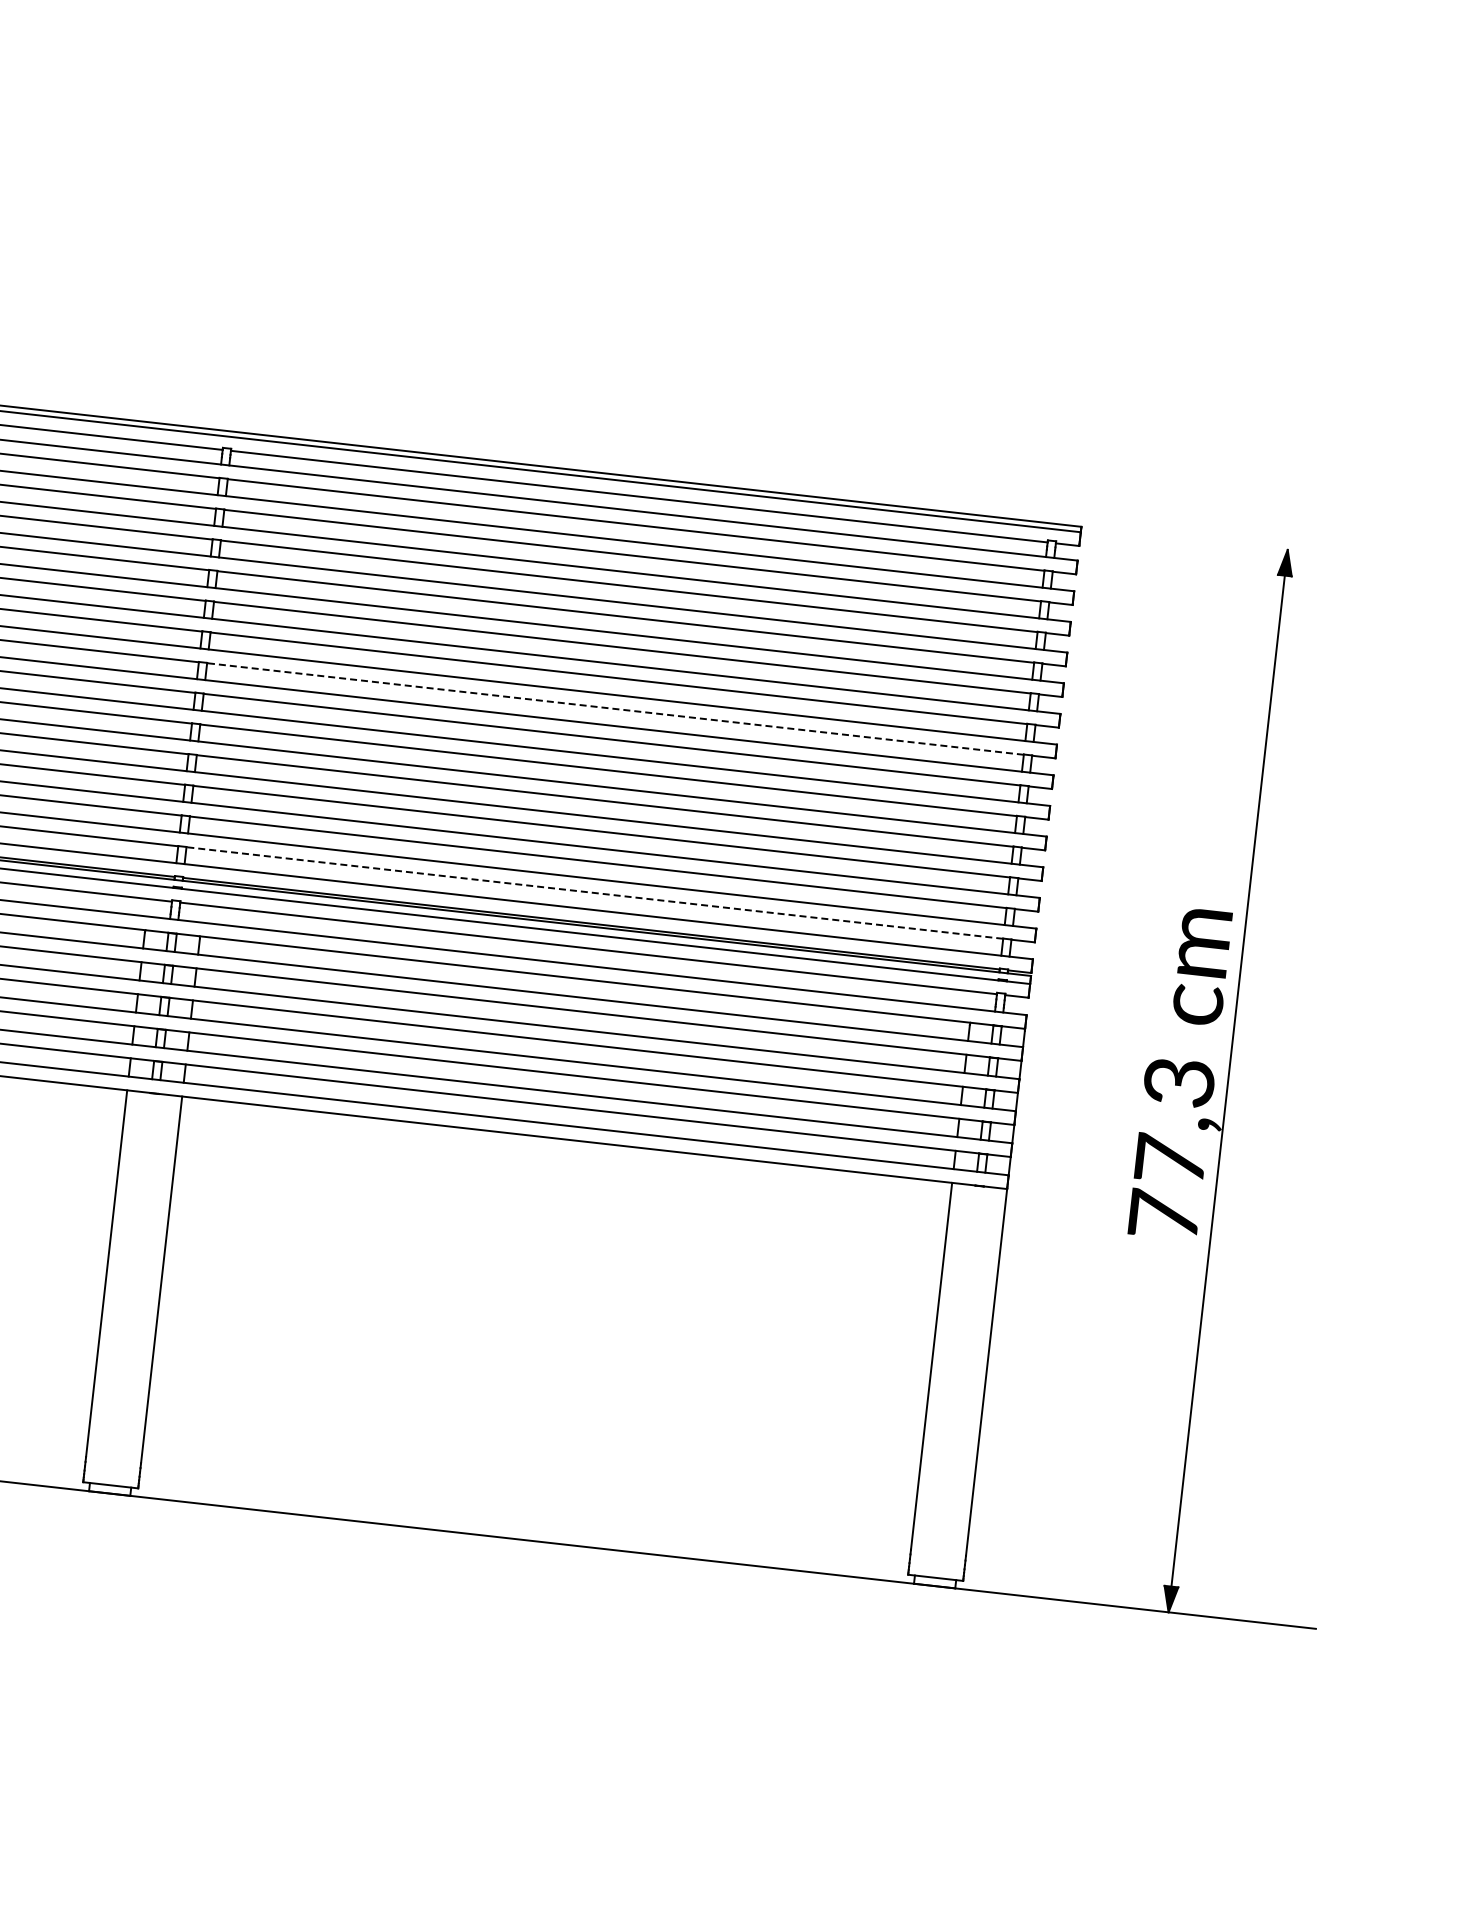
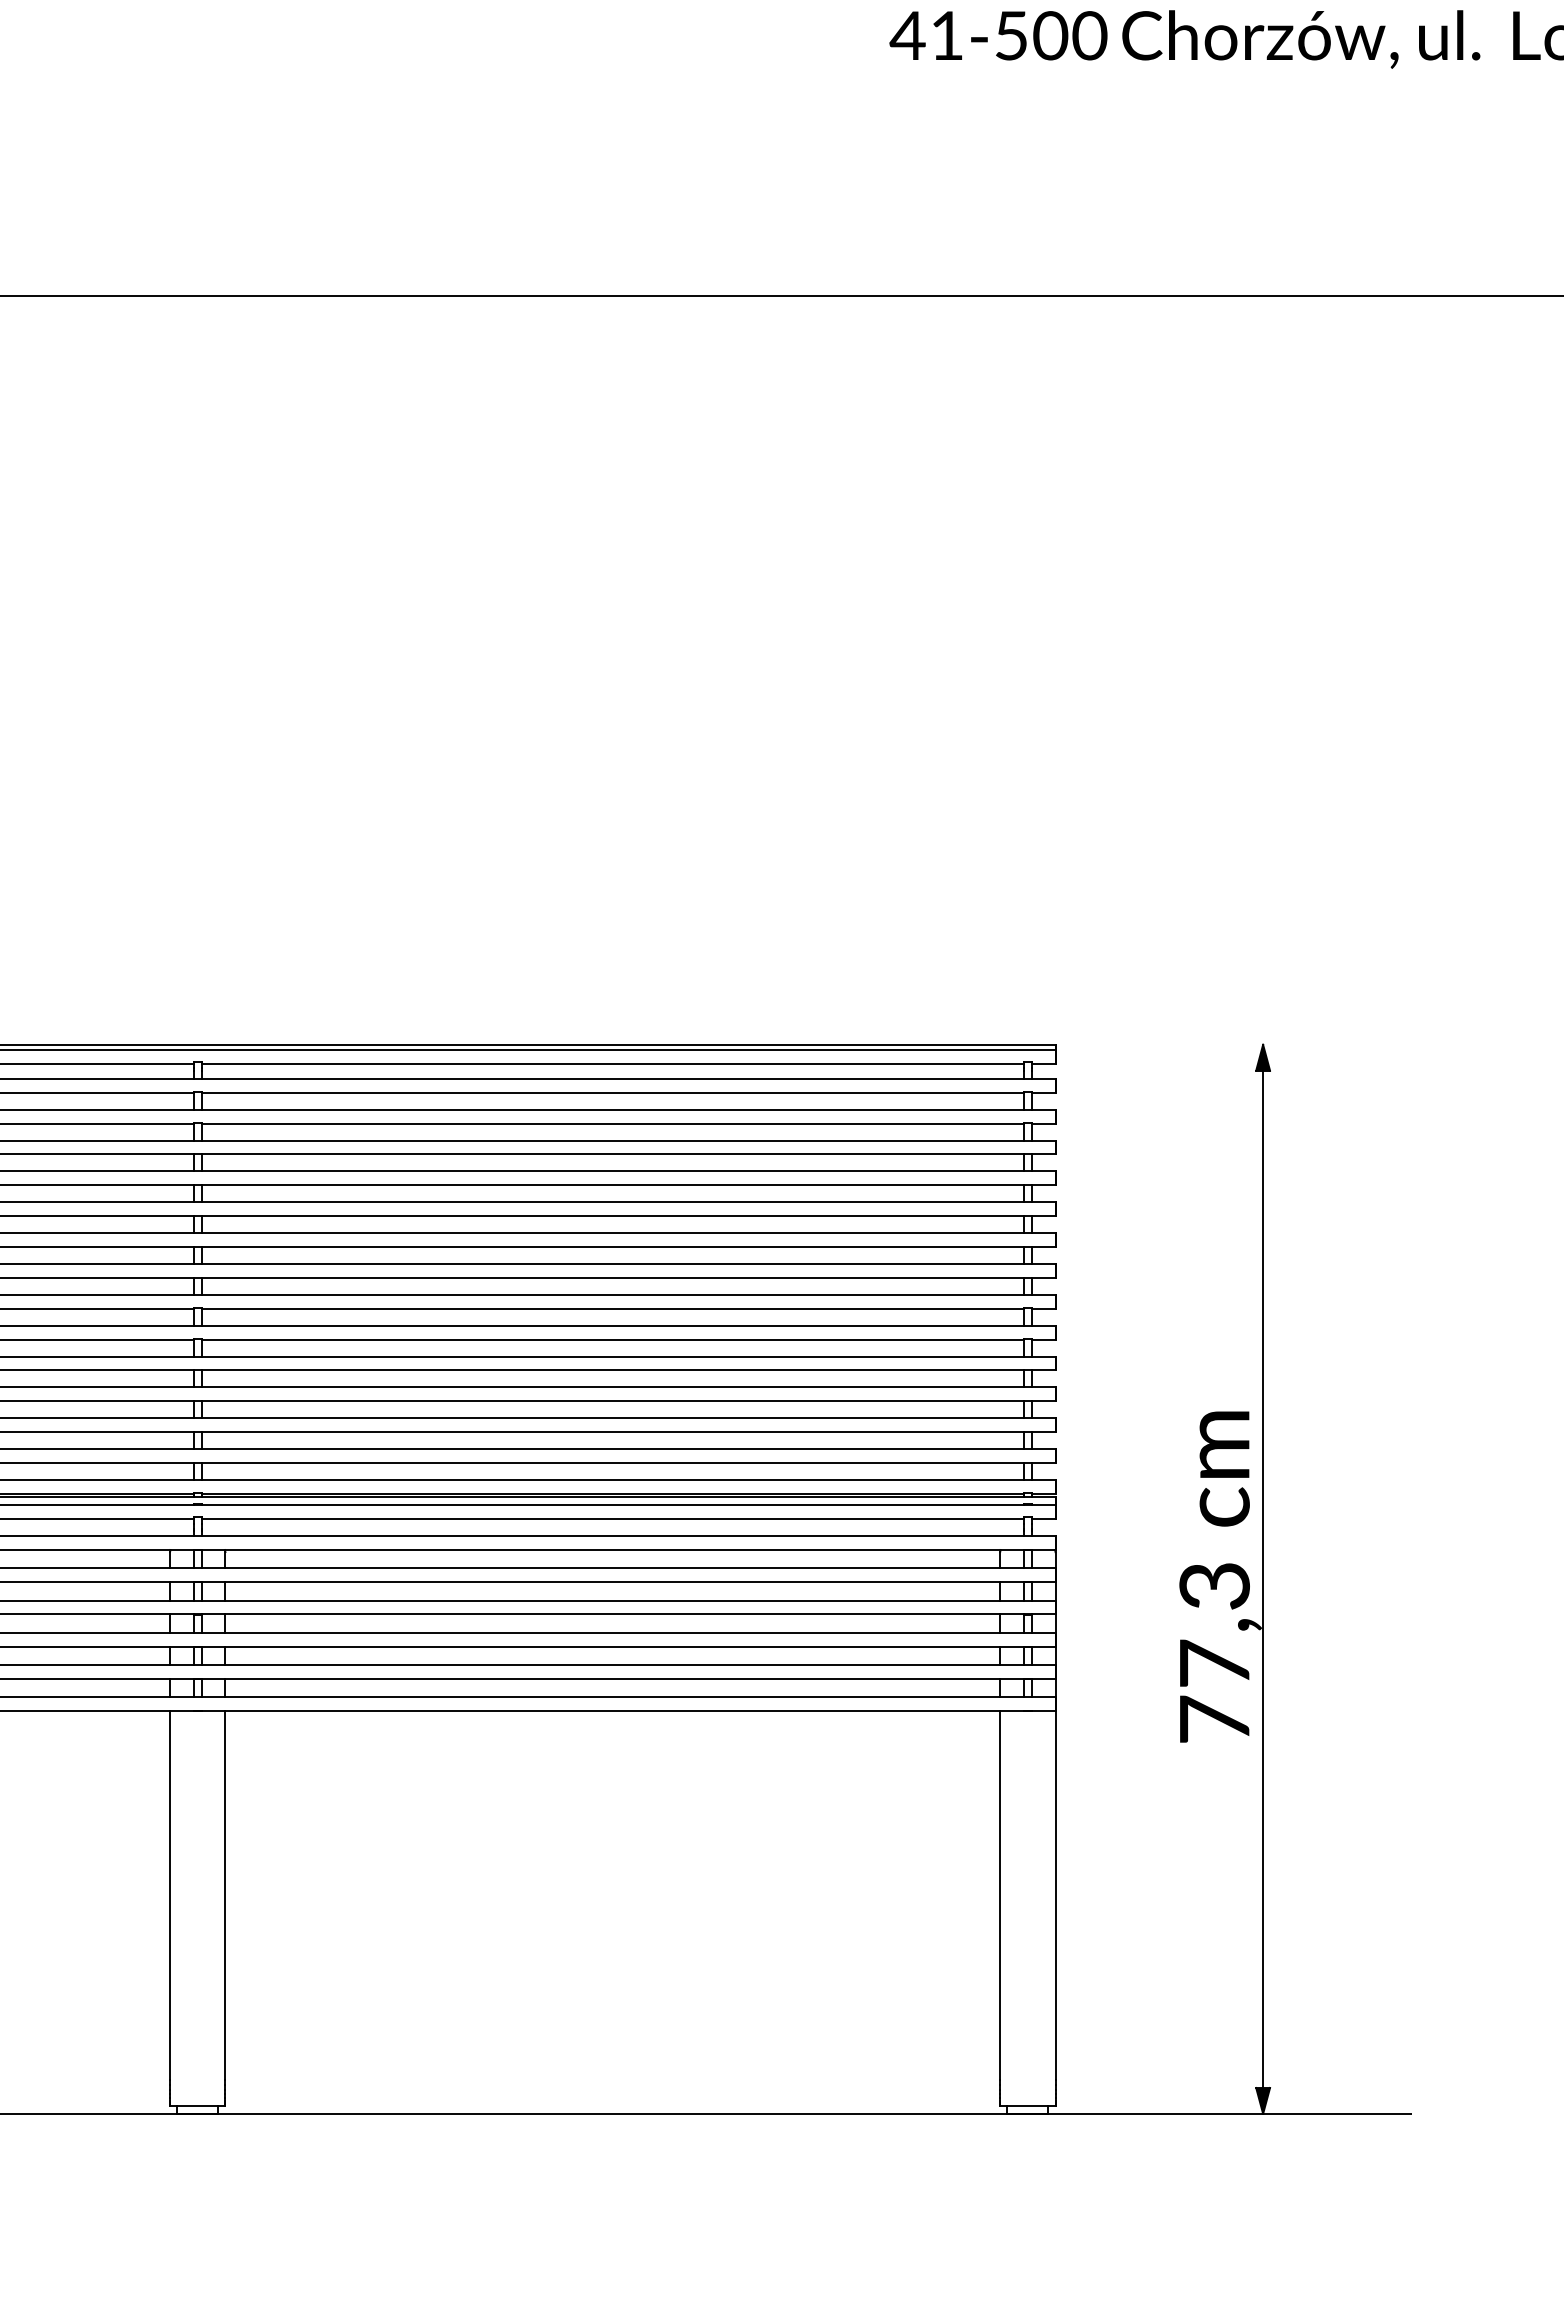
line: (615, 708) -> (612, 1277), dashed -> solid
line: (594, 892) -> (612, 1462), dashed -> solid

